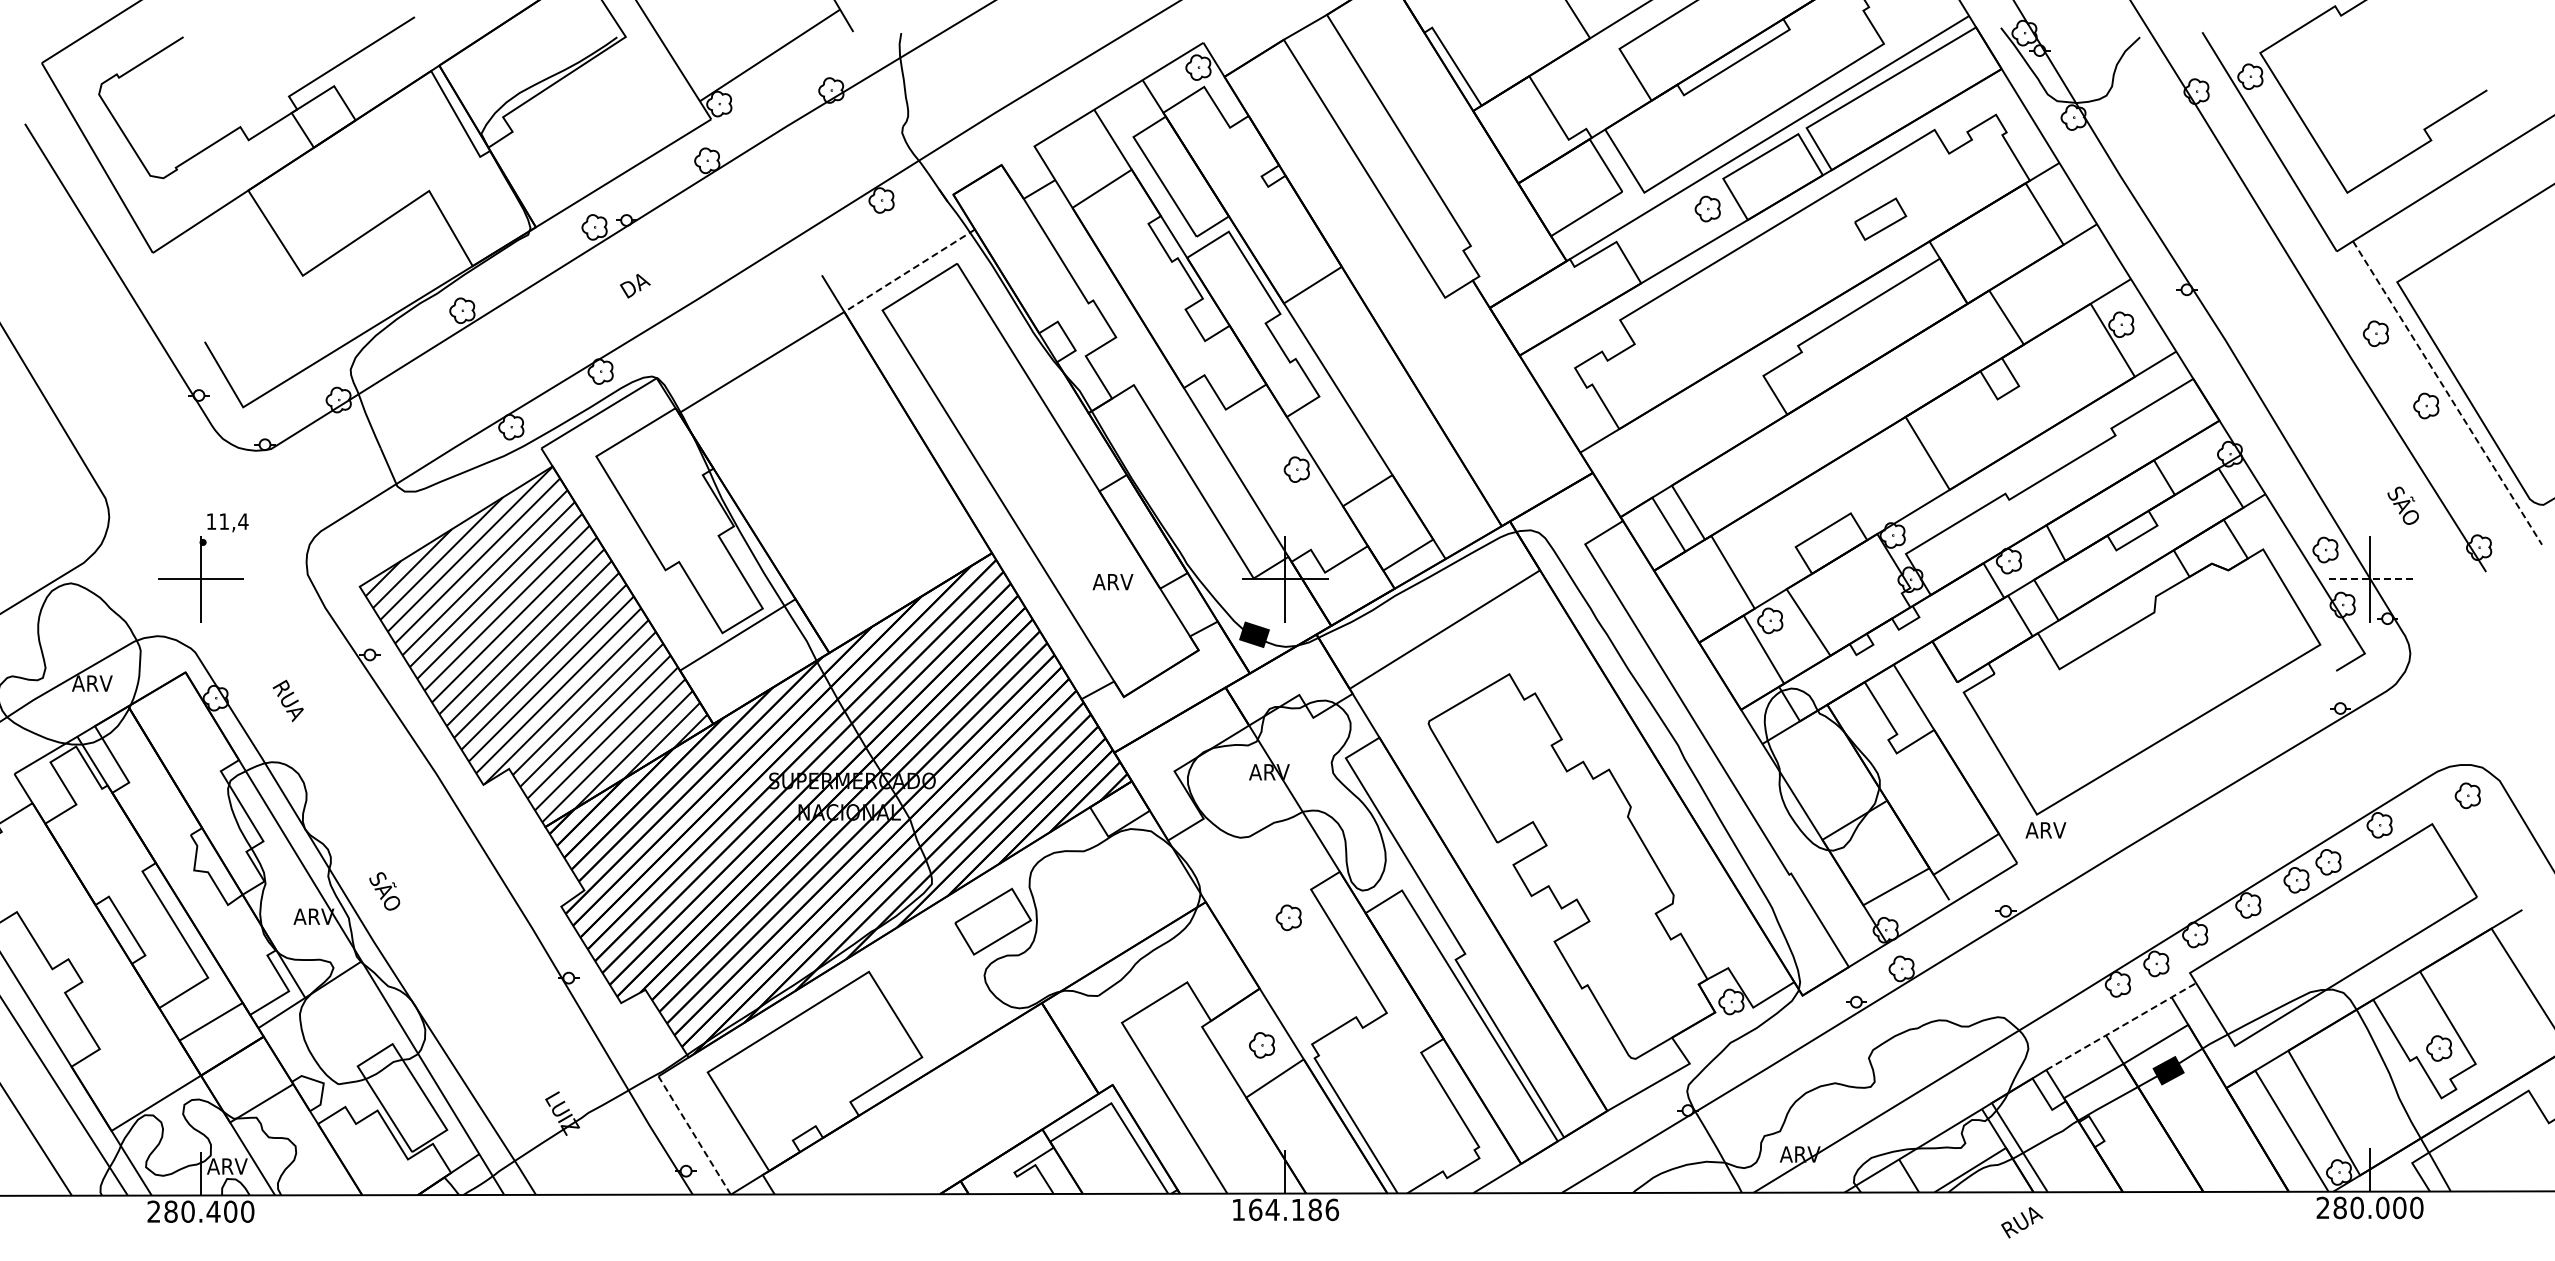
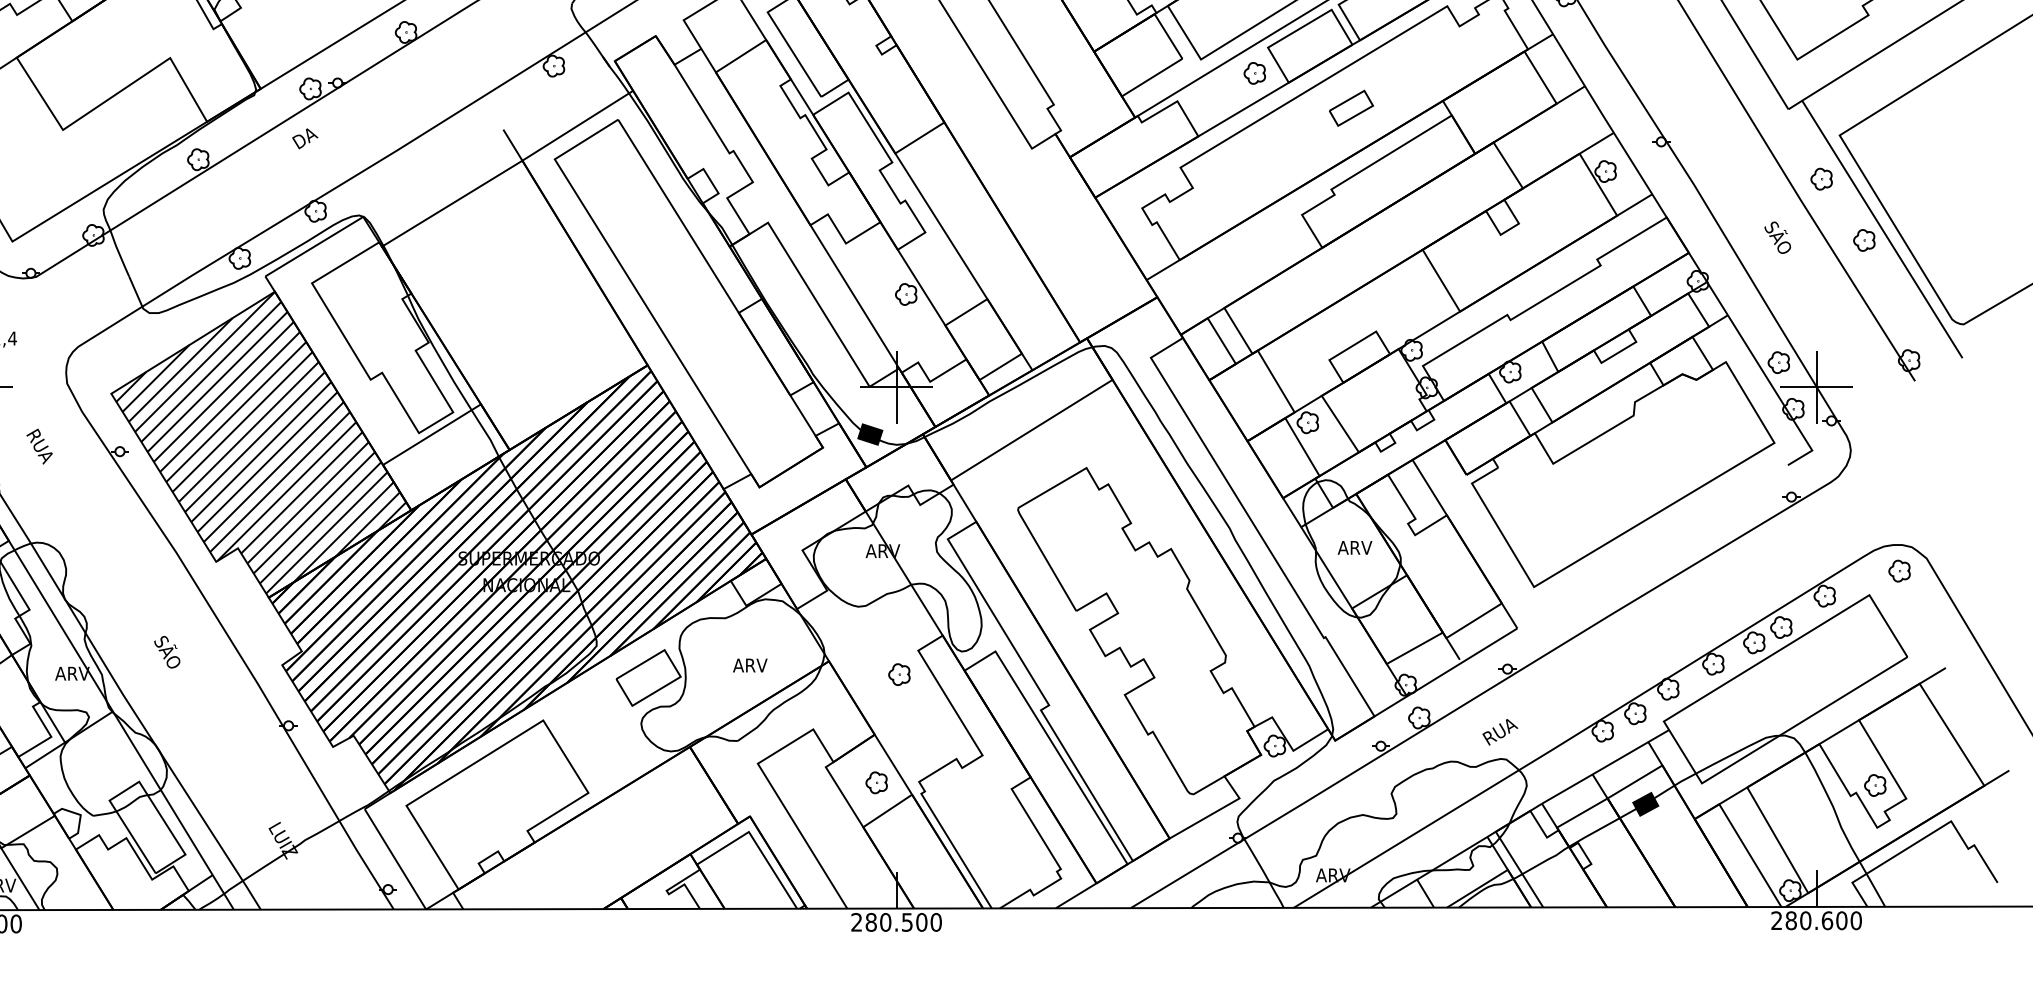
part: (1880, 218) -> (1351, 107), moved
line: (909, 271) -> (577, 126), dashed -> solid
text: (635, 286) -> (305, 139), moved
line: (2447, 393) -> (1882, 229), dashed -> solid
text: (2402, 505) -> (1777, 237), moved
line: (2369, 579) -> (1816, 387), dashed -> solid
text: (1112, 582) -> (749, 665), moved
text: (287, 700) -> (38, 446), moved
text: (2045, 830) -> (1354, 547), moved
text: (384, 891) -> (167, 652), moved
line: (2122, 1026) -> (1606, 766), dashed -> solid
line: (694, 1135) -> (395, 859), dashed -> solid
text: (2382, 1207) -> (1827, 920), 280.000 -> 280.600
text: (1285, 1209) -> (896, 922), 164.186 -> 280.500
text: (2022, 1222) -> (1500, 732), moved

